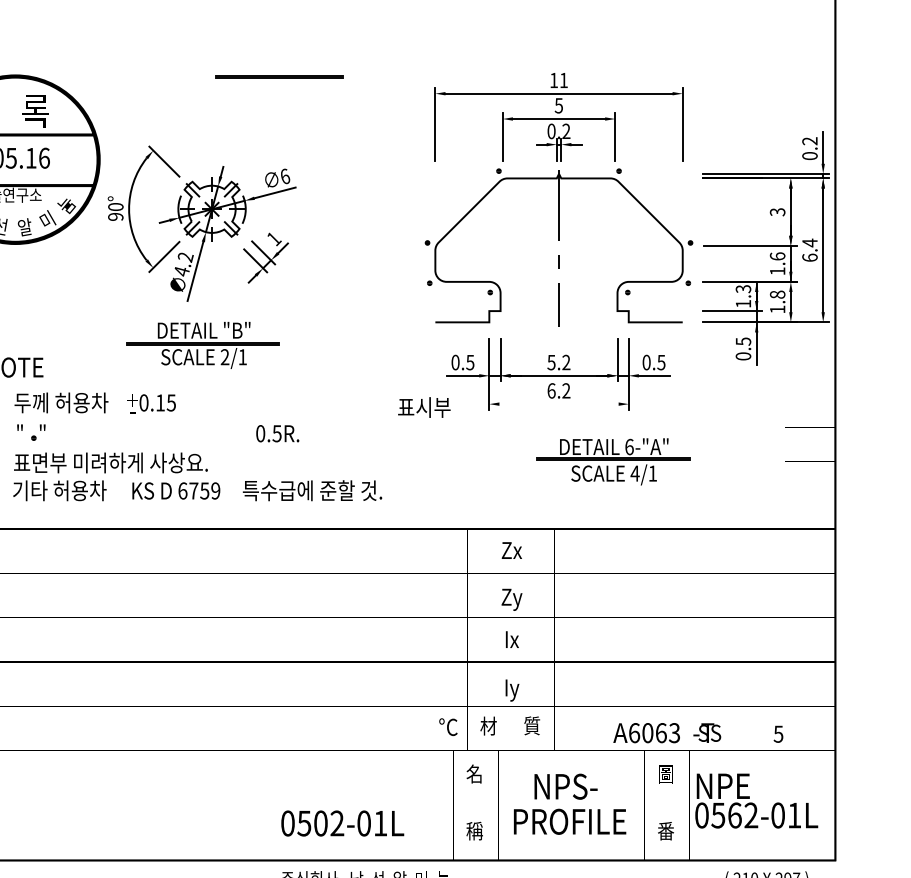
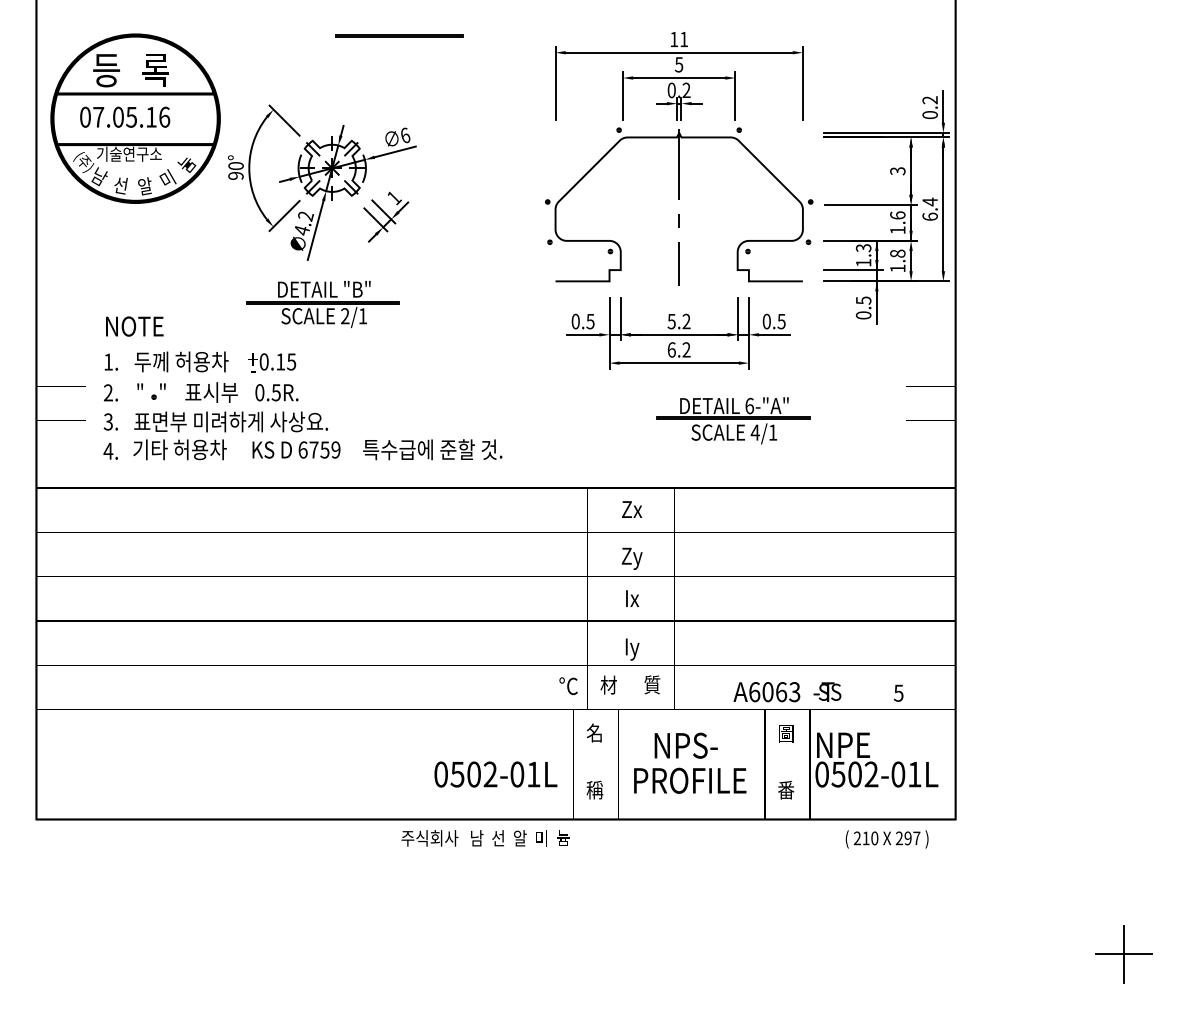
line: (558, 404) -> (678, 363), added
text: (424, 407) -> (211, 392), moved
text: (277, 433) -> (276, 392), moved
text: (735, 815) -> (855, 774), 0562-01L -> 0502-01L
text: (342, 823) -> (495, 774), moved

